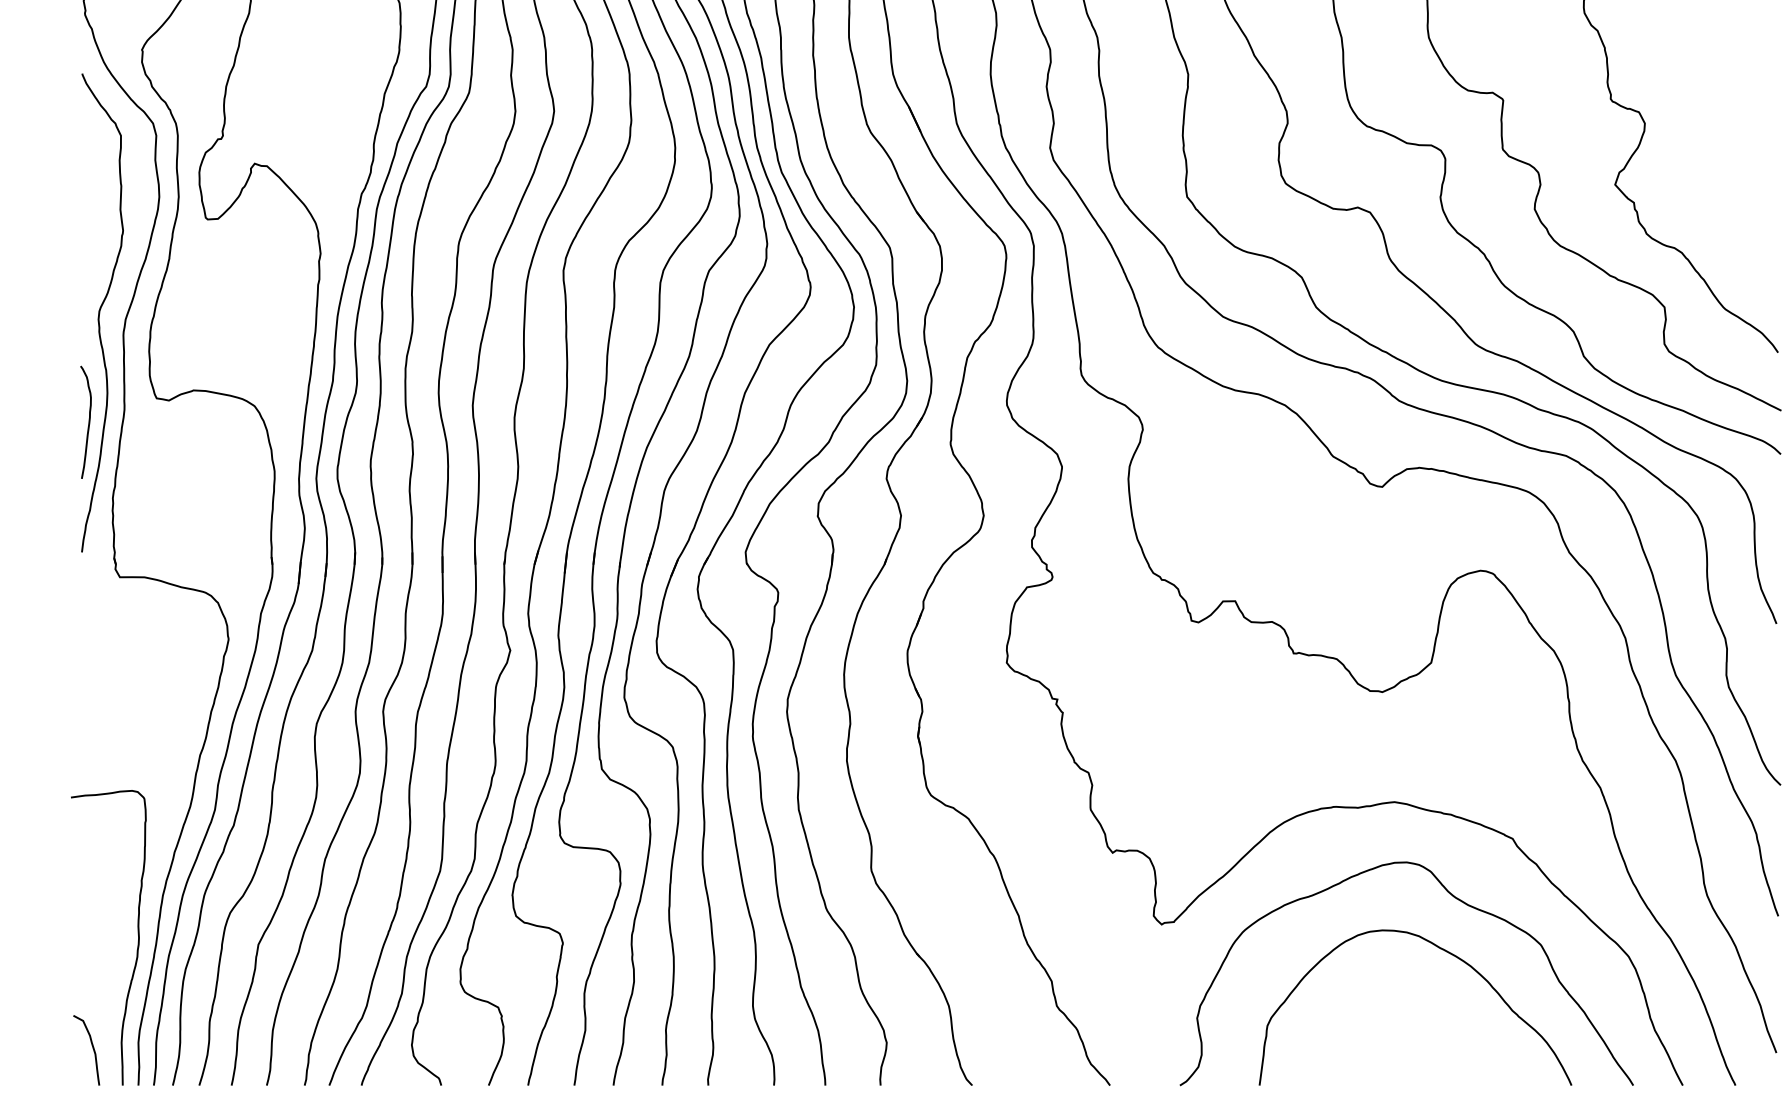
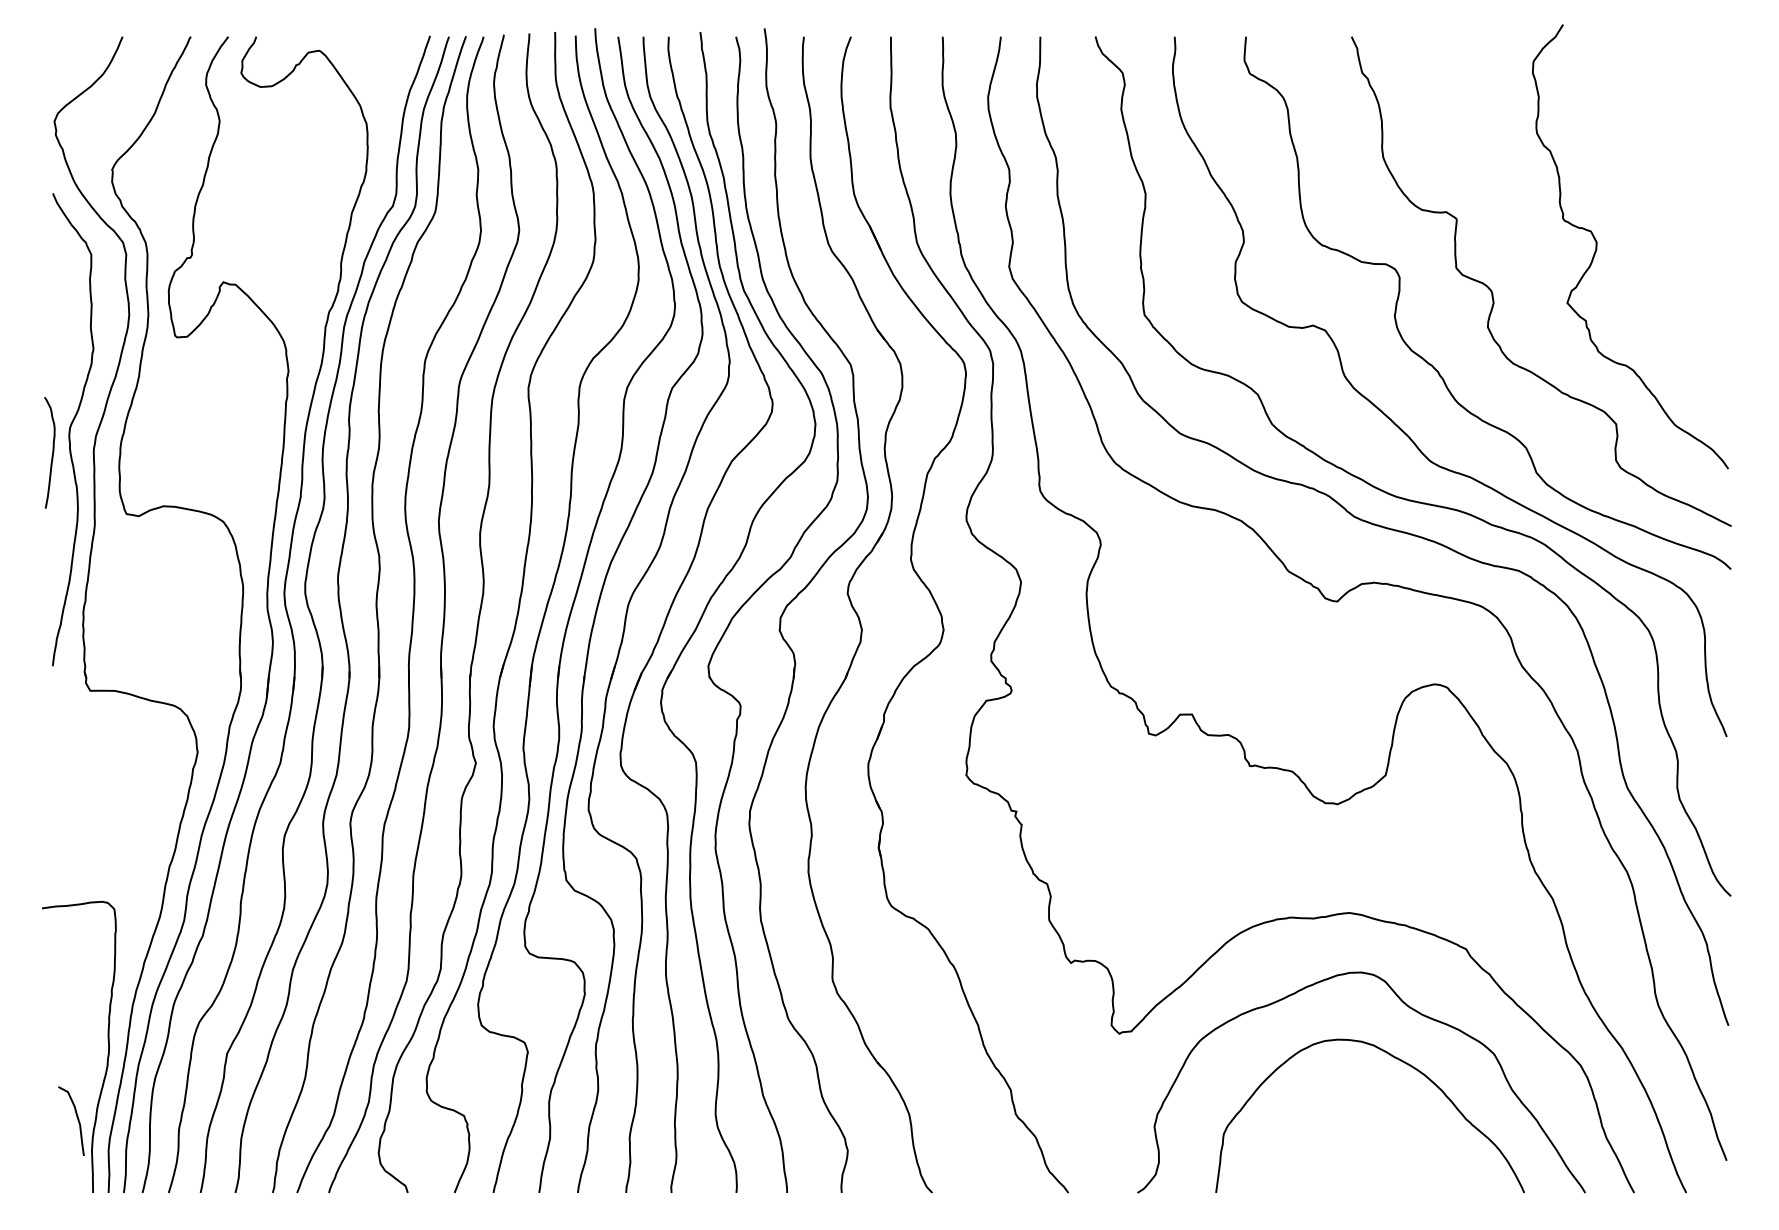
curve: (88, 422) -> (52, 452), moved
curve: (91, 1046) -> (76, 1117), moved

